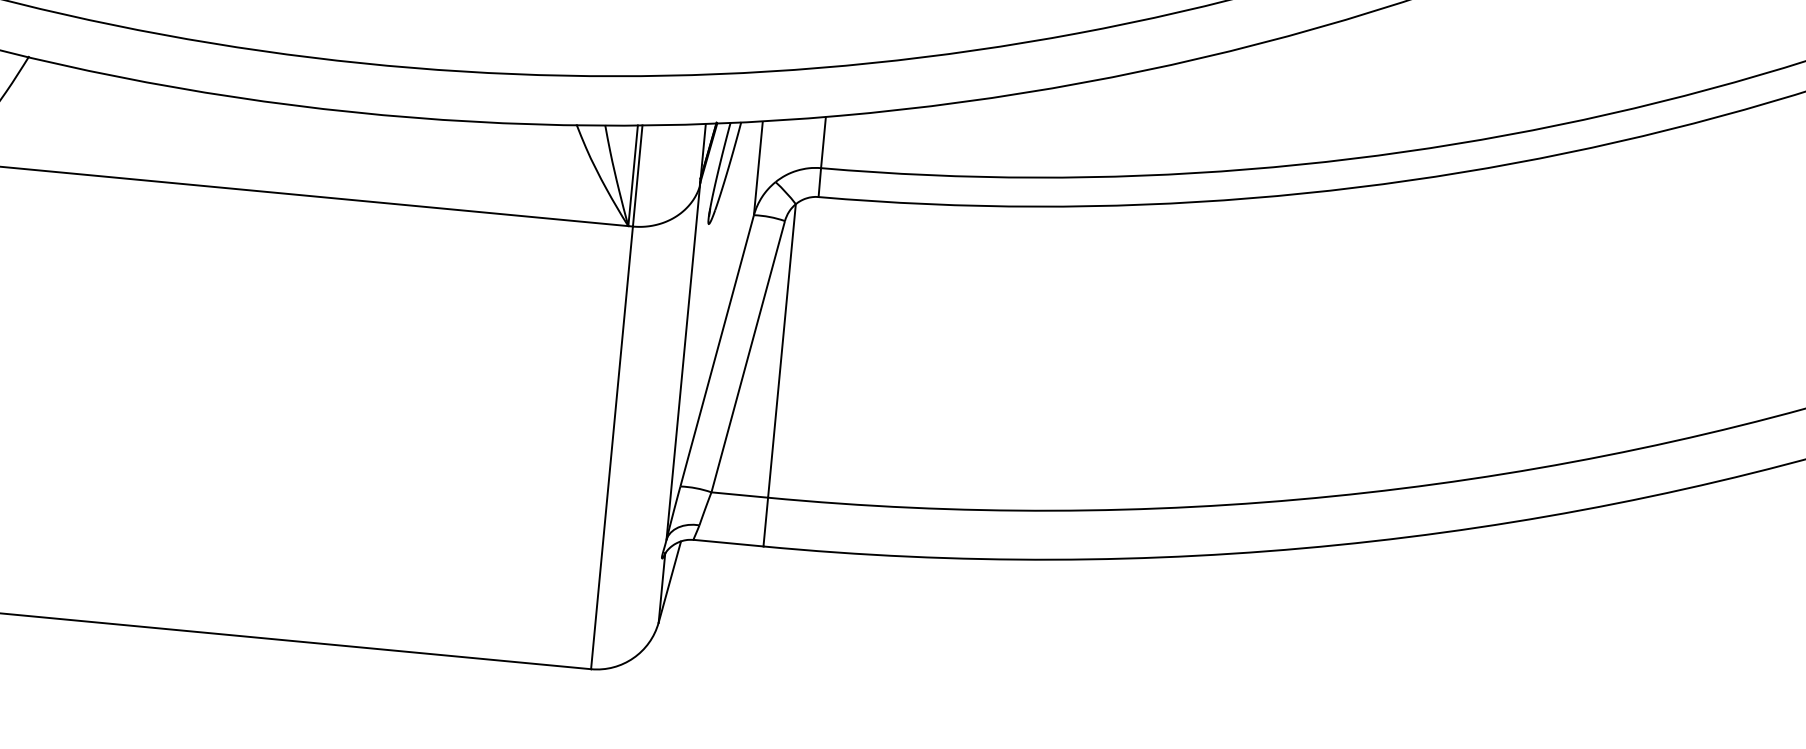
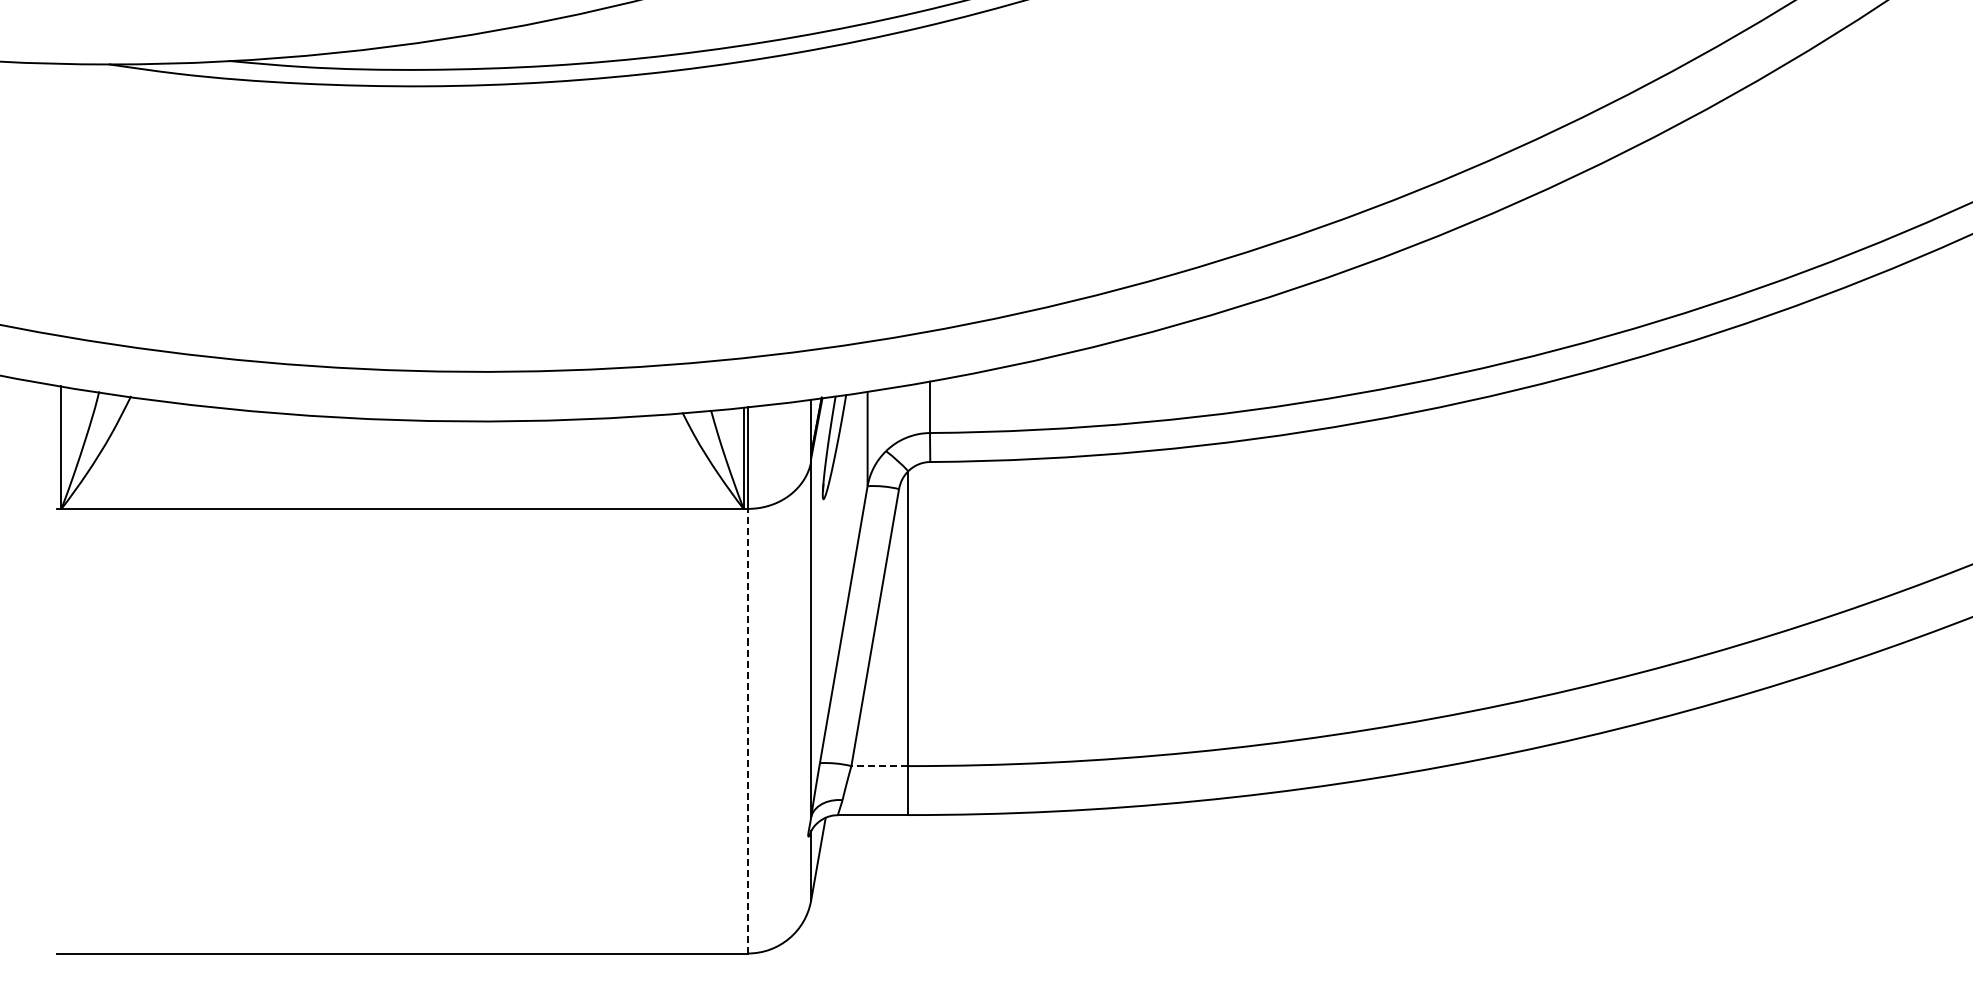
line: (612, 447) -> (748, 730), solid -> dashed
line: (739, 495) -> (879, 766), solid -> dashed

